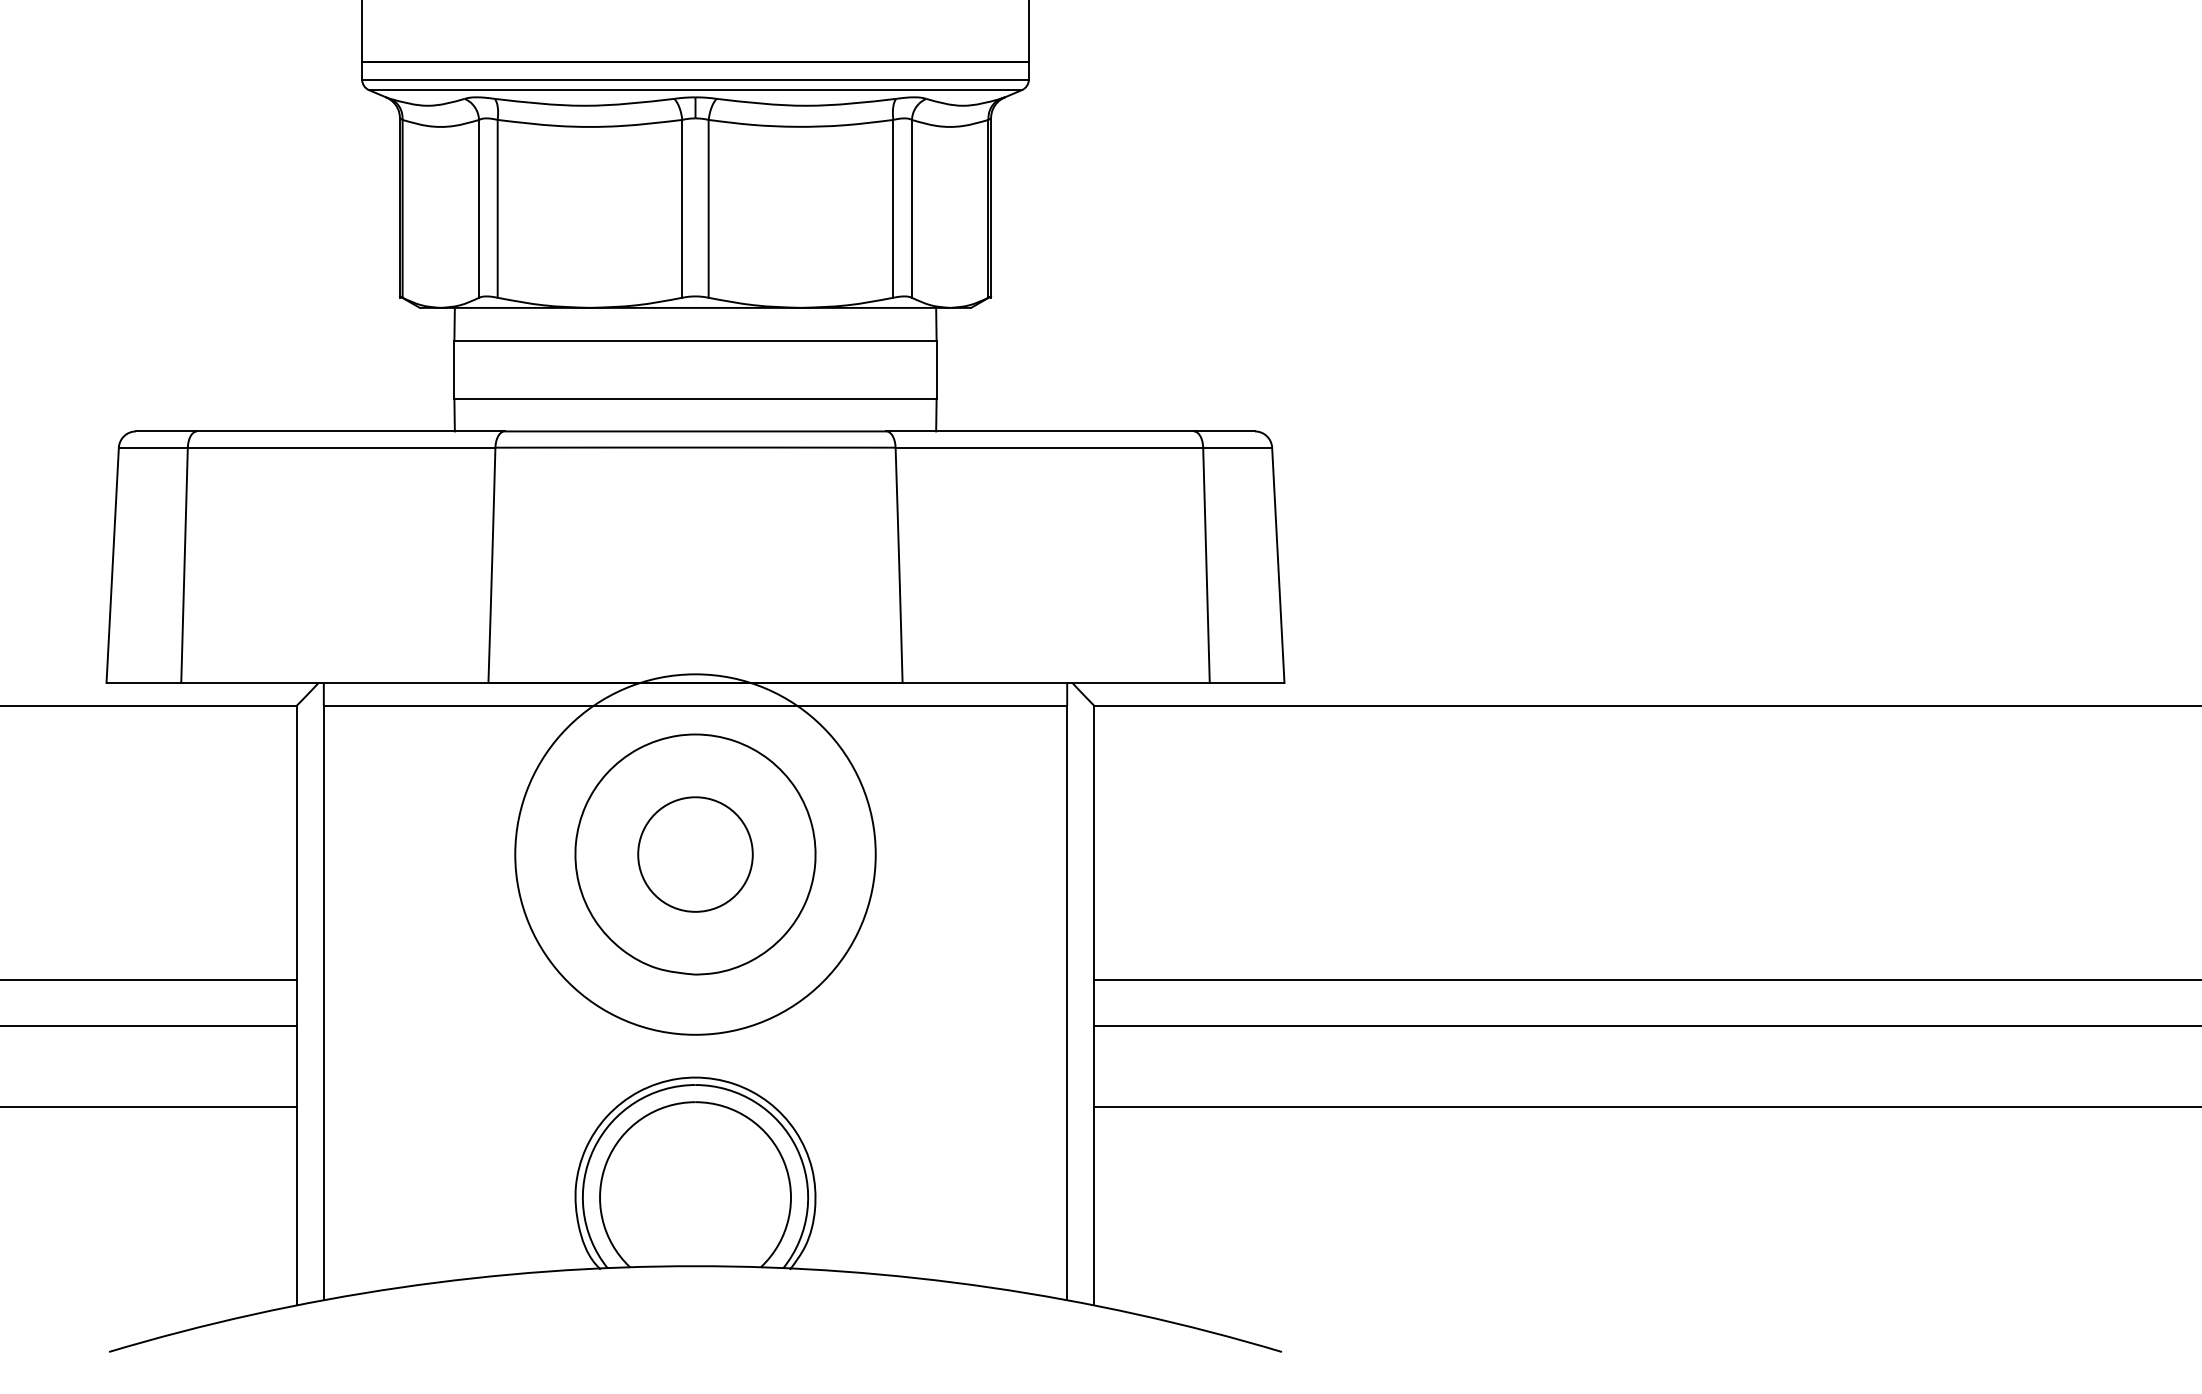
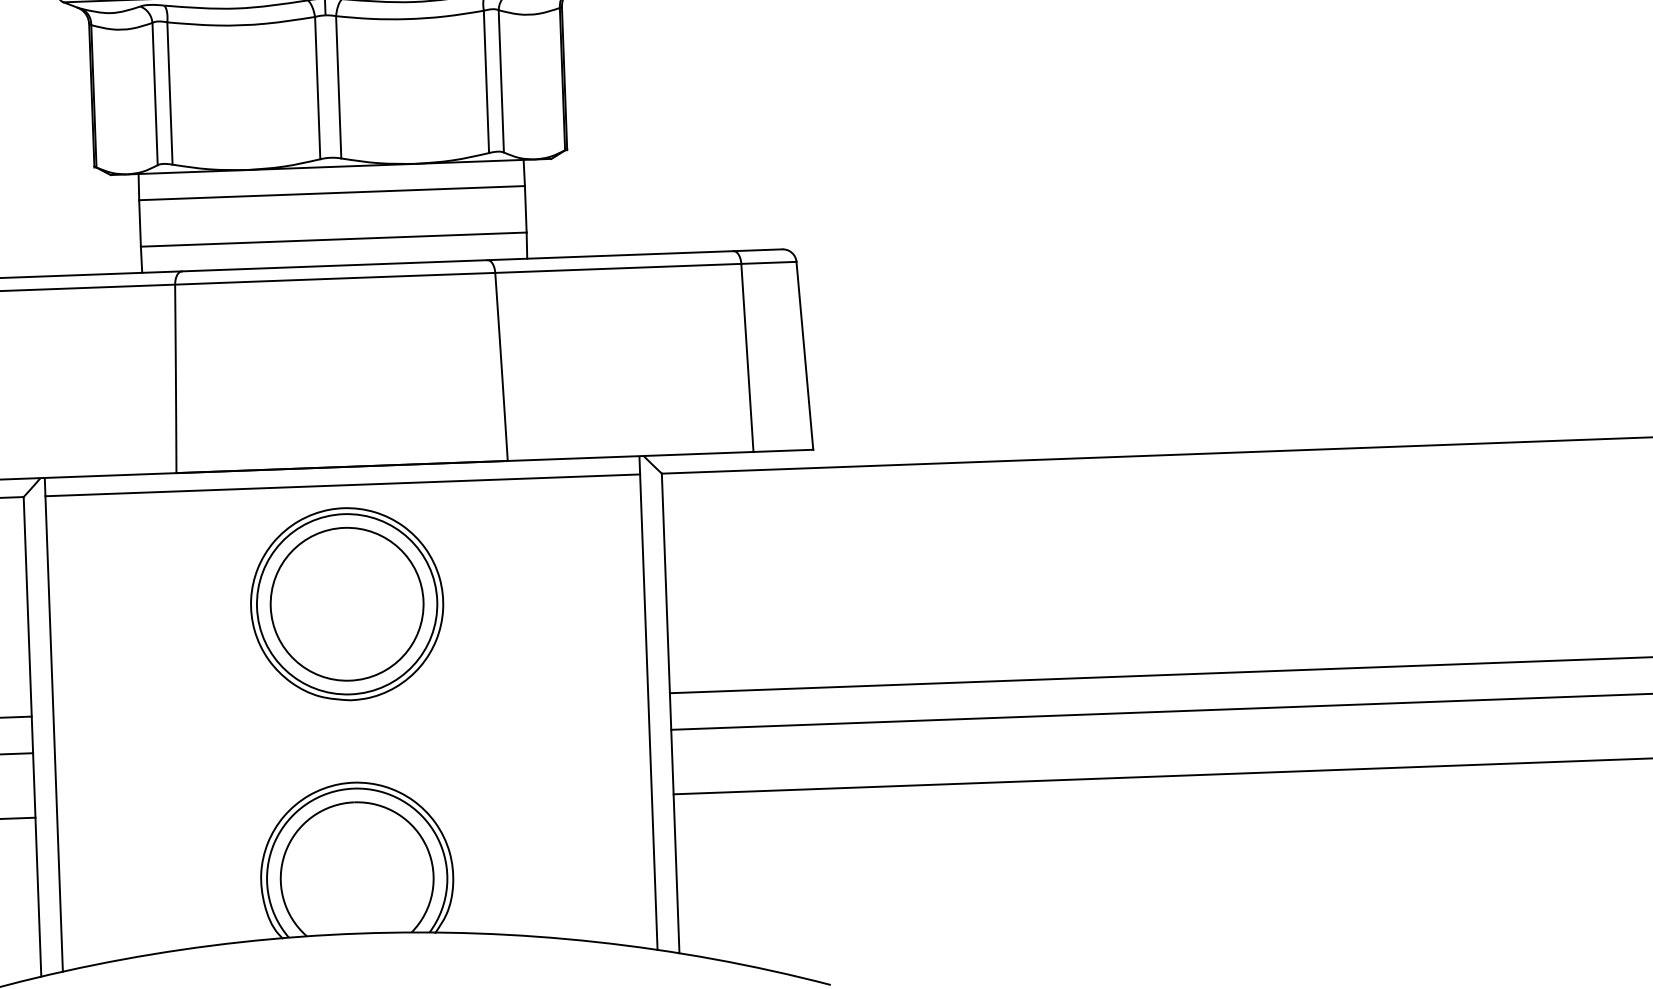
circle: (695, 854) -> (347, 604), size x0.62
circle: (695, 854) -> (347, 604), size x1.67

